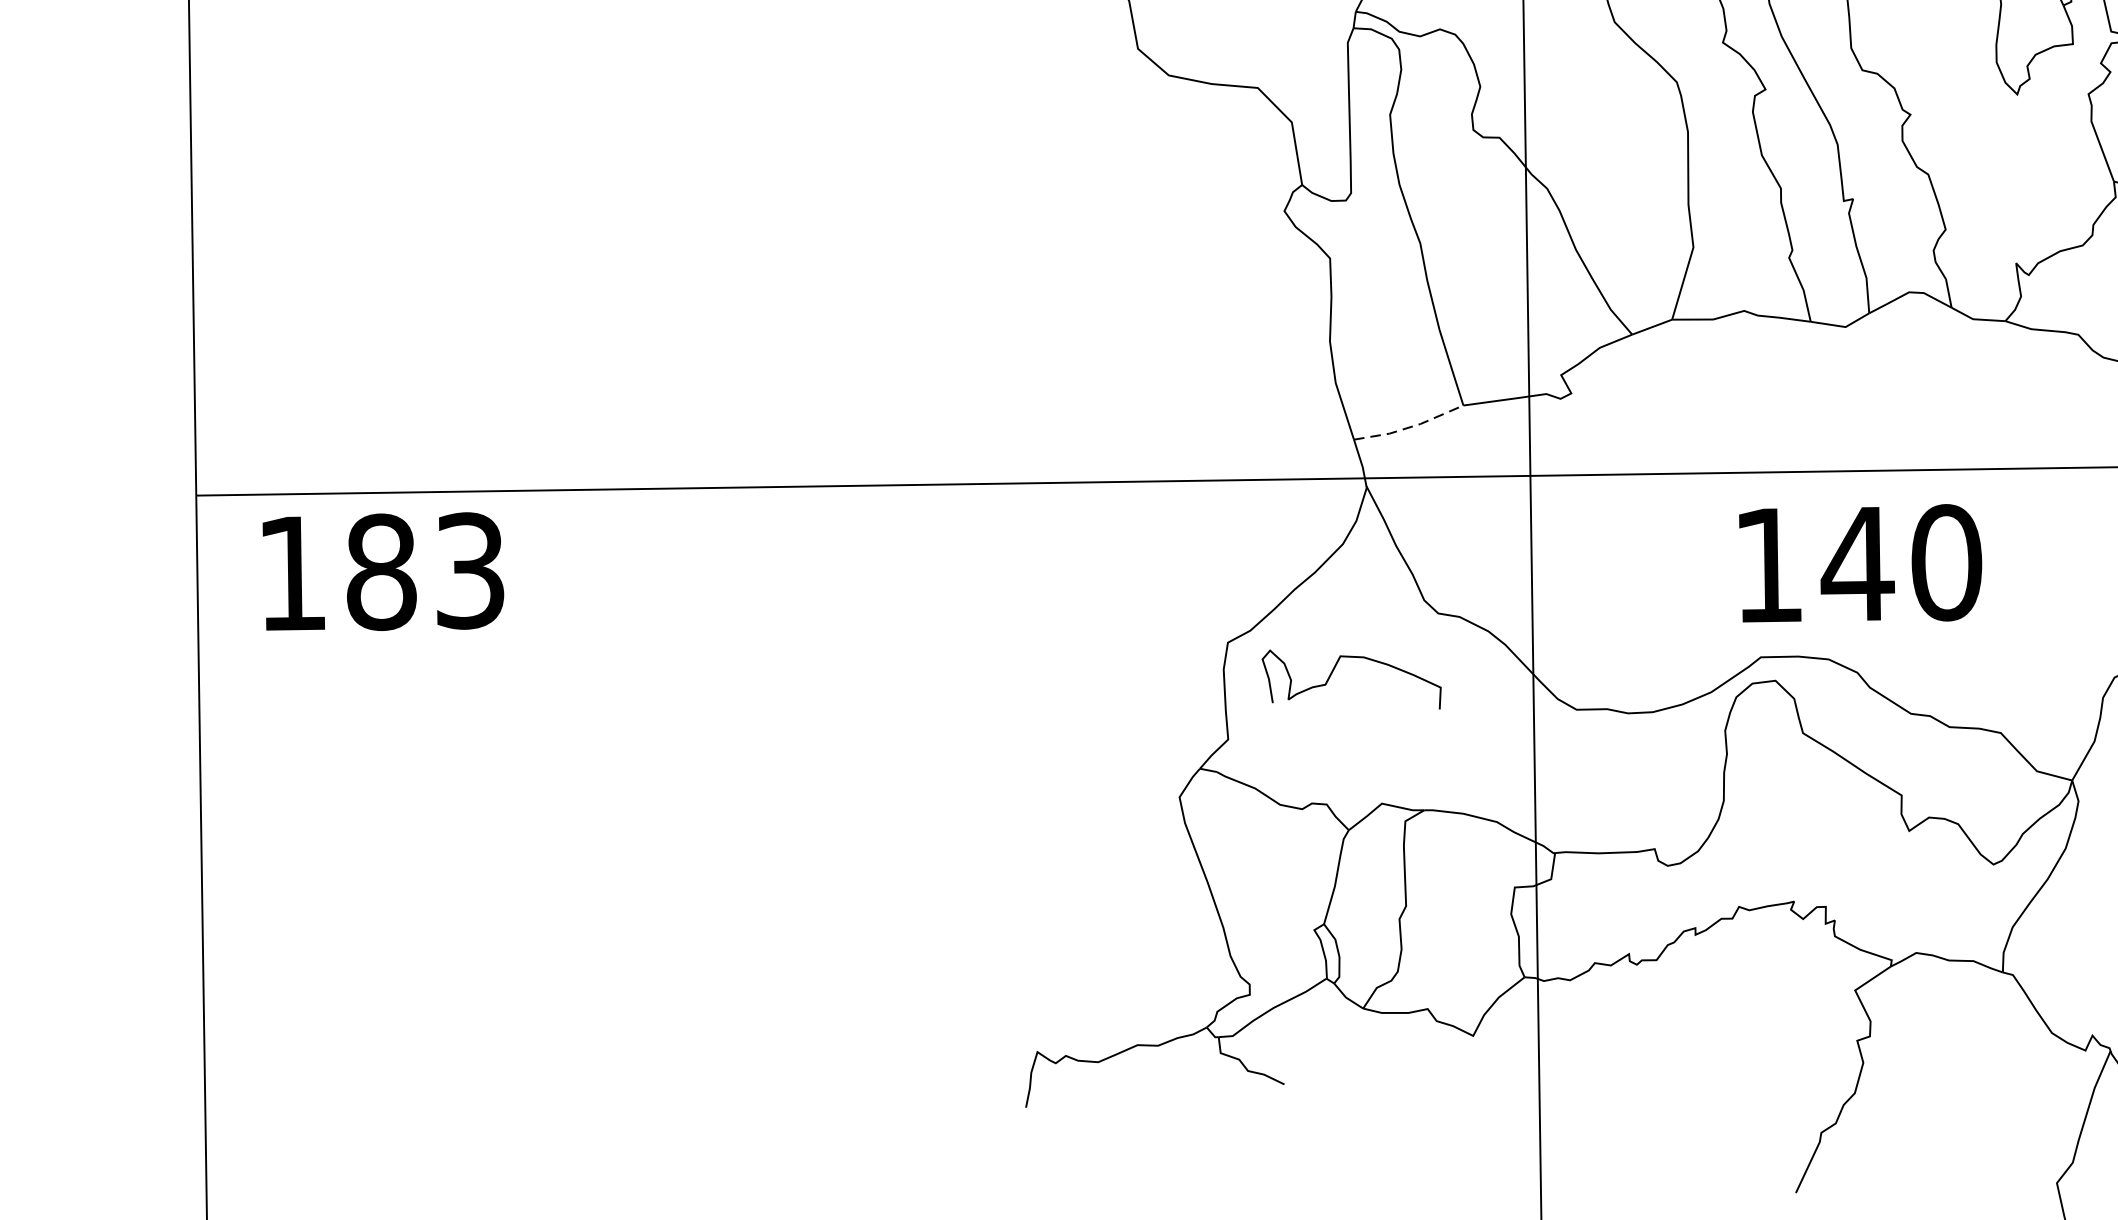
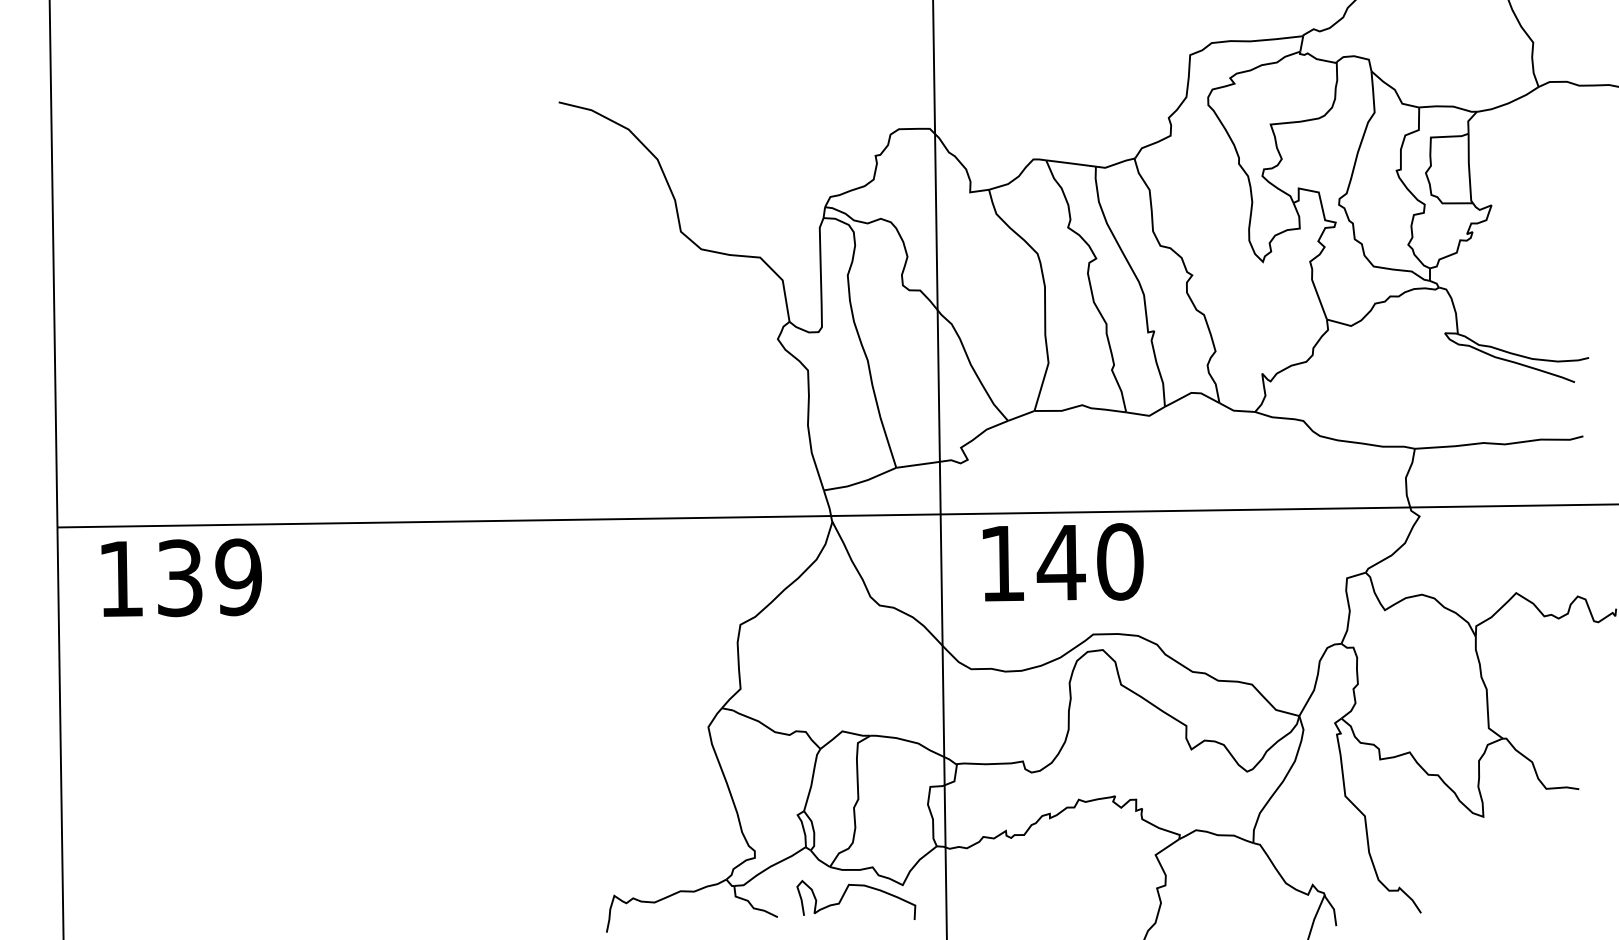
line: (1410, 427) -> (861, 482), dashed -> solid
text: (1859, 563) -> (1062, 562), moved
text: (425, 571) -> (209, 577), 183 -> 139
curve: (1335, 669) -> (845, 893), moved

